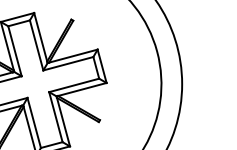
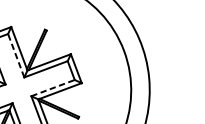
line: (36, 45) -> (16, 55), solid -> dashed
line: (74, 85) -> (53, 88), solid -> dashed

